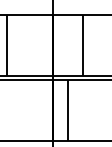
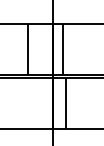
line: (7, 45) -> (28, 49), moved
line: (83, 45) -> (62, 49), moved

